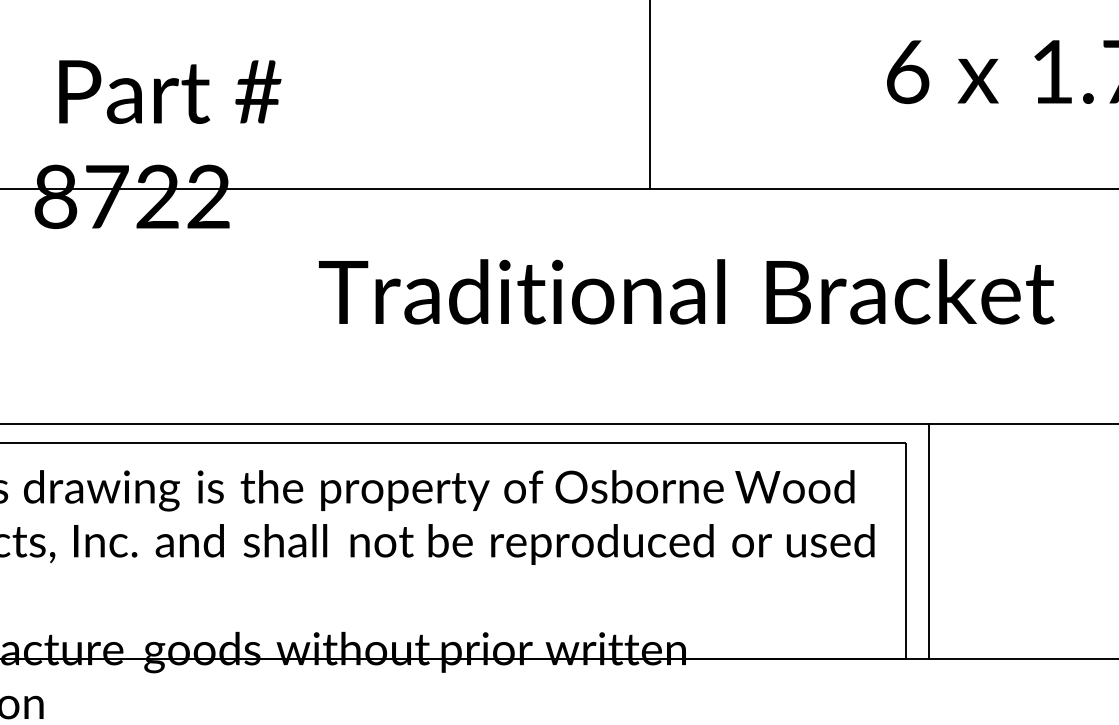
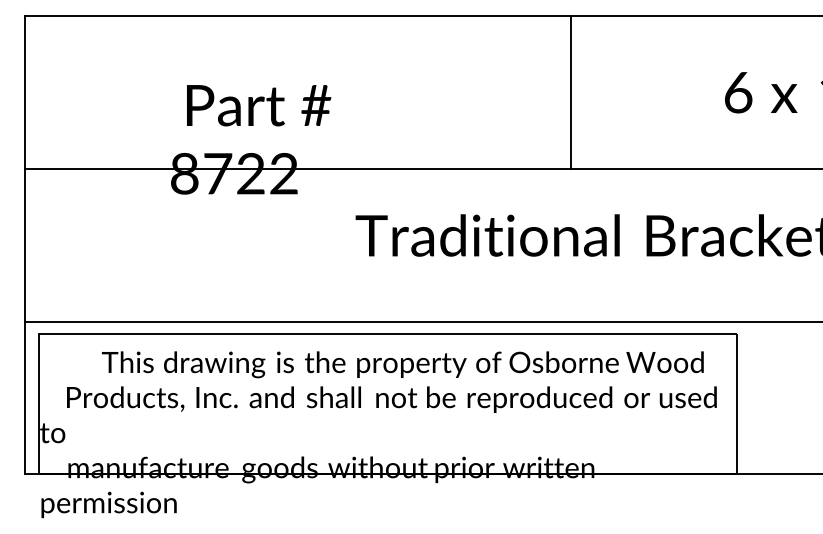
line: (929, 541) -> (752, 397), removed

